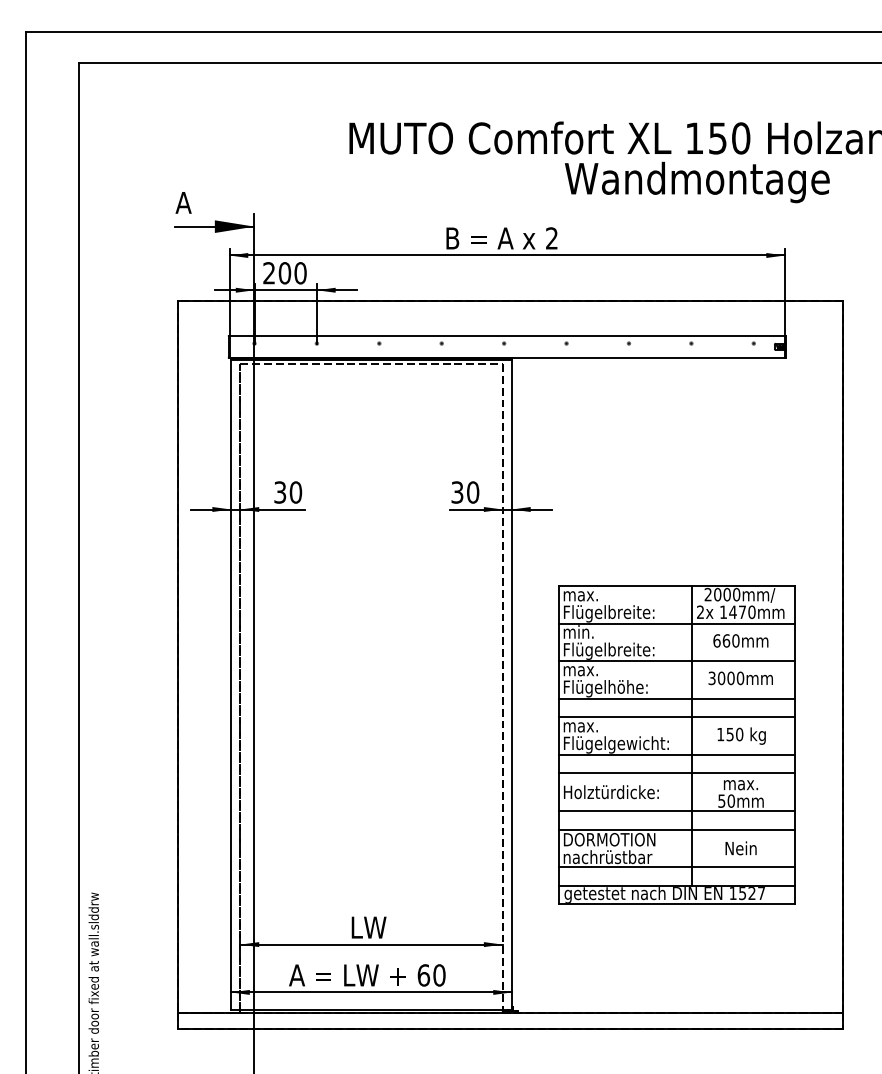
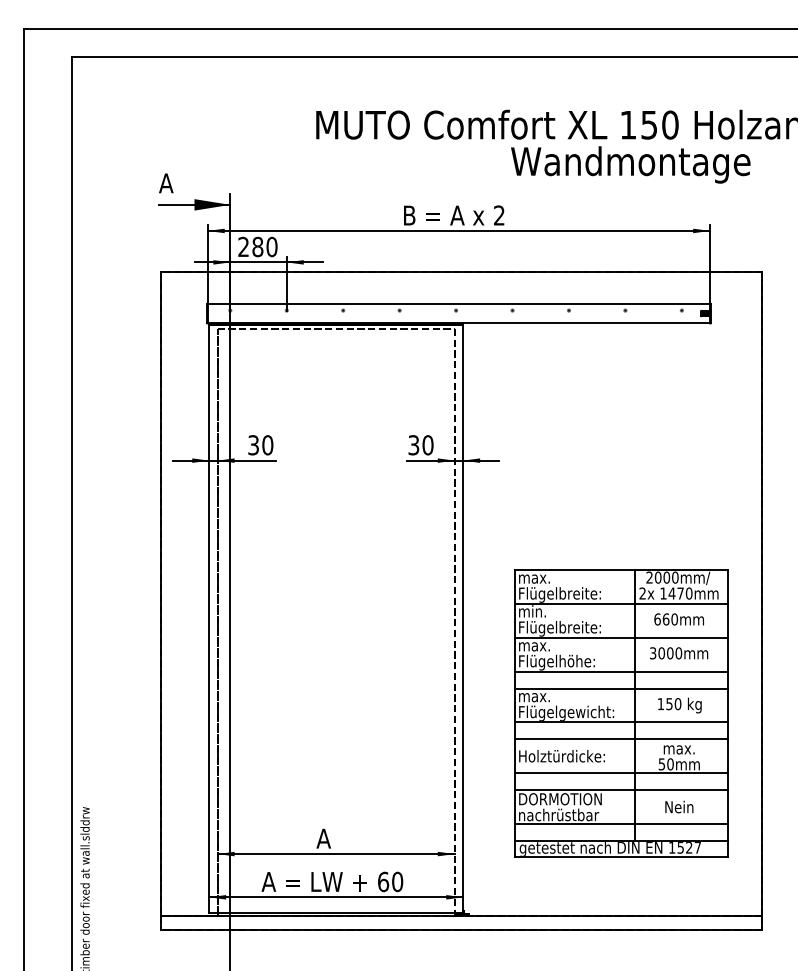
text: (284, 272) -> (257, 246), 200 -> 280
part: (677, 744) -> (621, 713), moved
text: (367, 927) -> (332, 838), LW -> A

